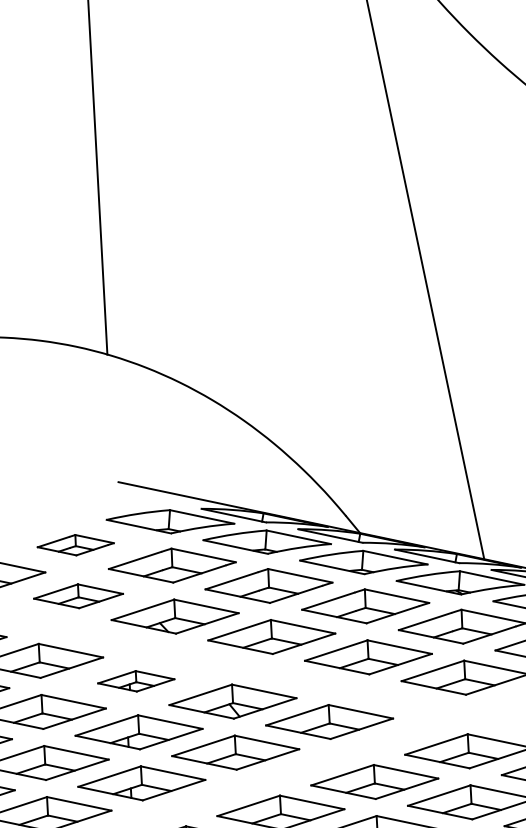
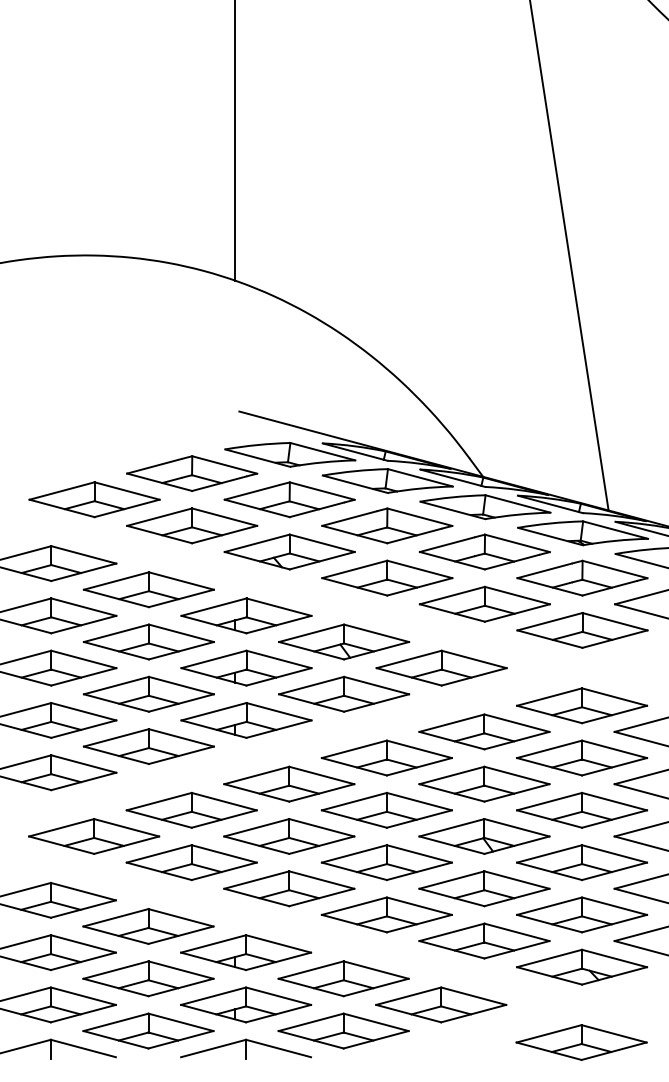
part: (76, 545) -> (192, 473), size x1.67
part: (78, 595) -> (192, 525), size x1.43
part: (136, 680) -> (246, 615), size x1.67

